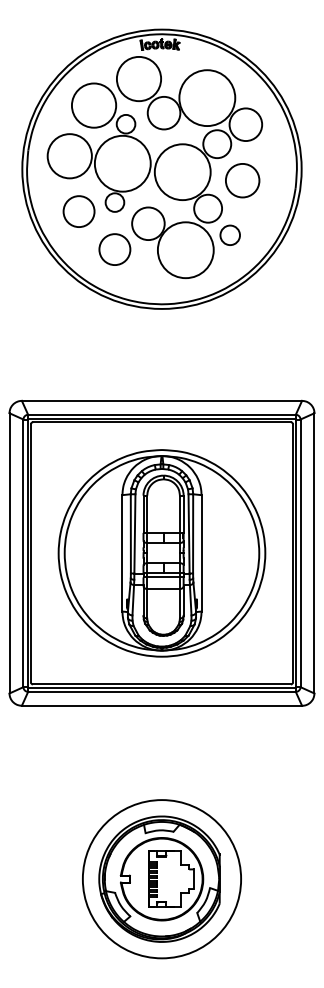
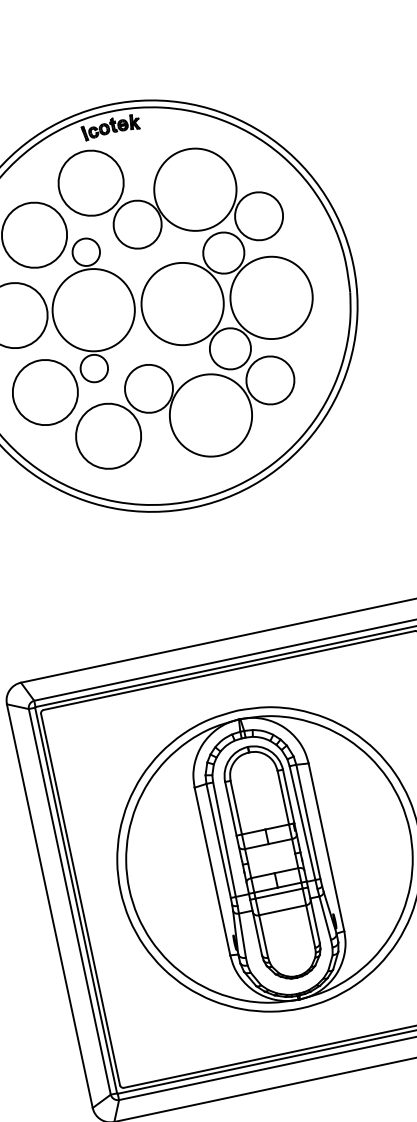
circle: (242, 180) -> (271, 297), size x1.67
circle: (78, 211) -> (44, 392), size x1.43
circle: (229, 235) -> (269, 380), size x1.67
circle: (114, 249) -> (108, 436), size x1.43

